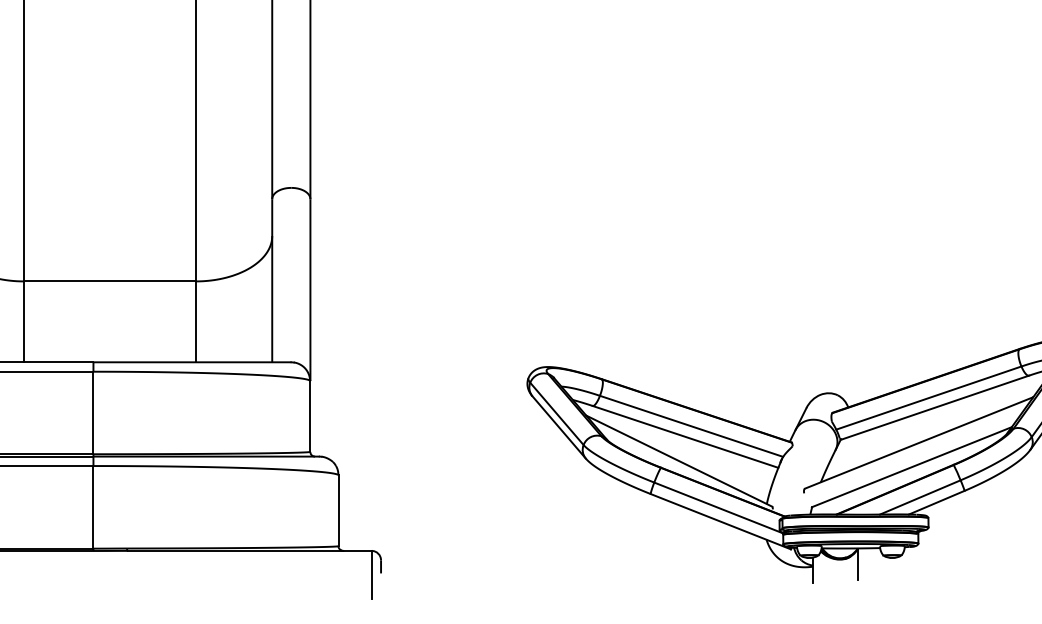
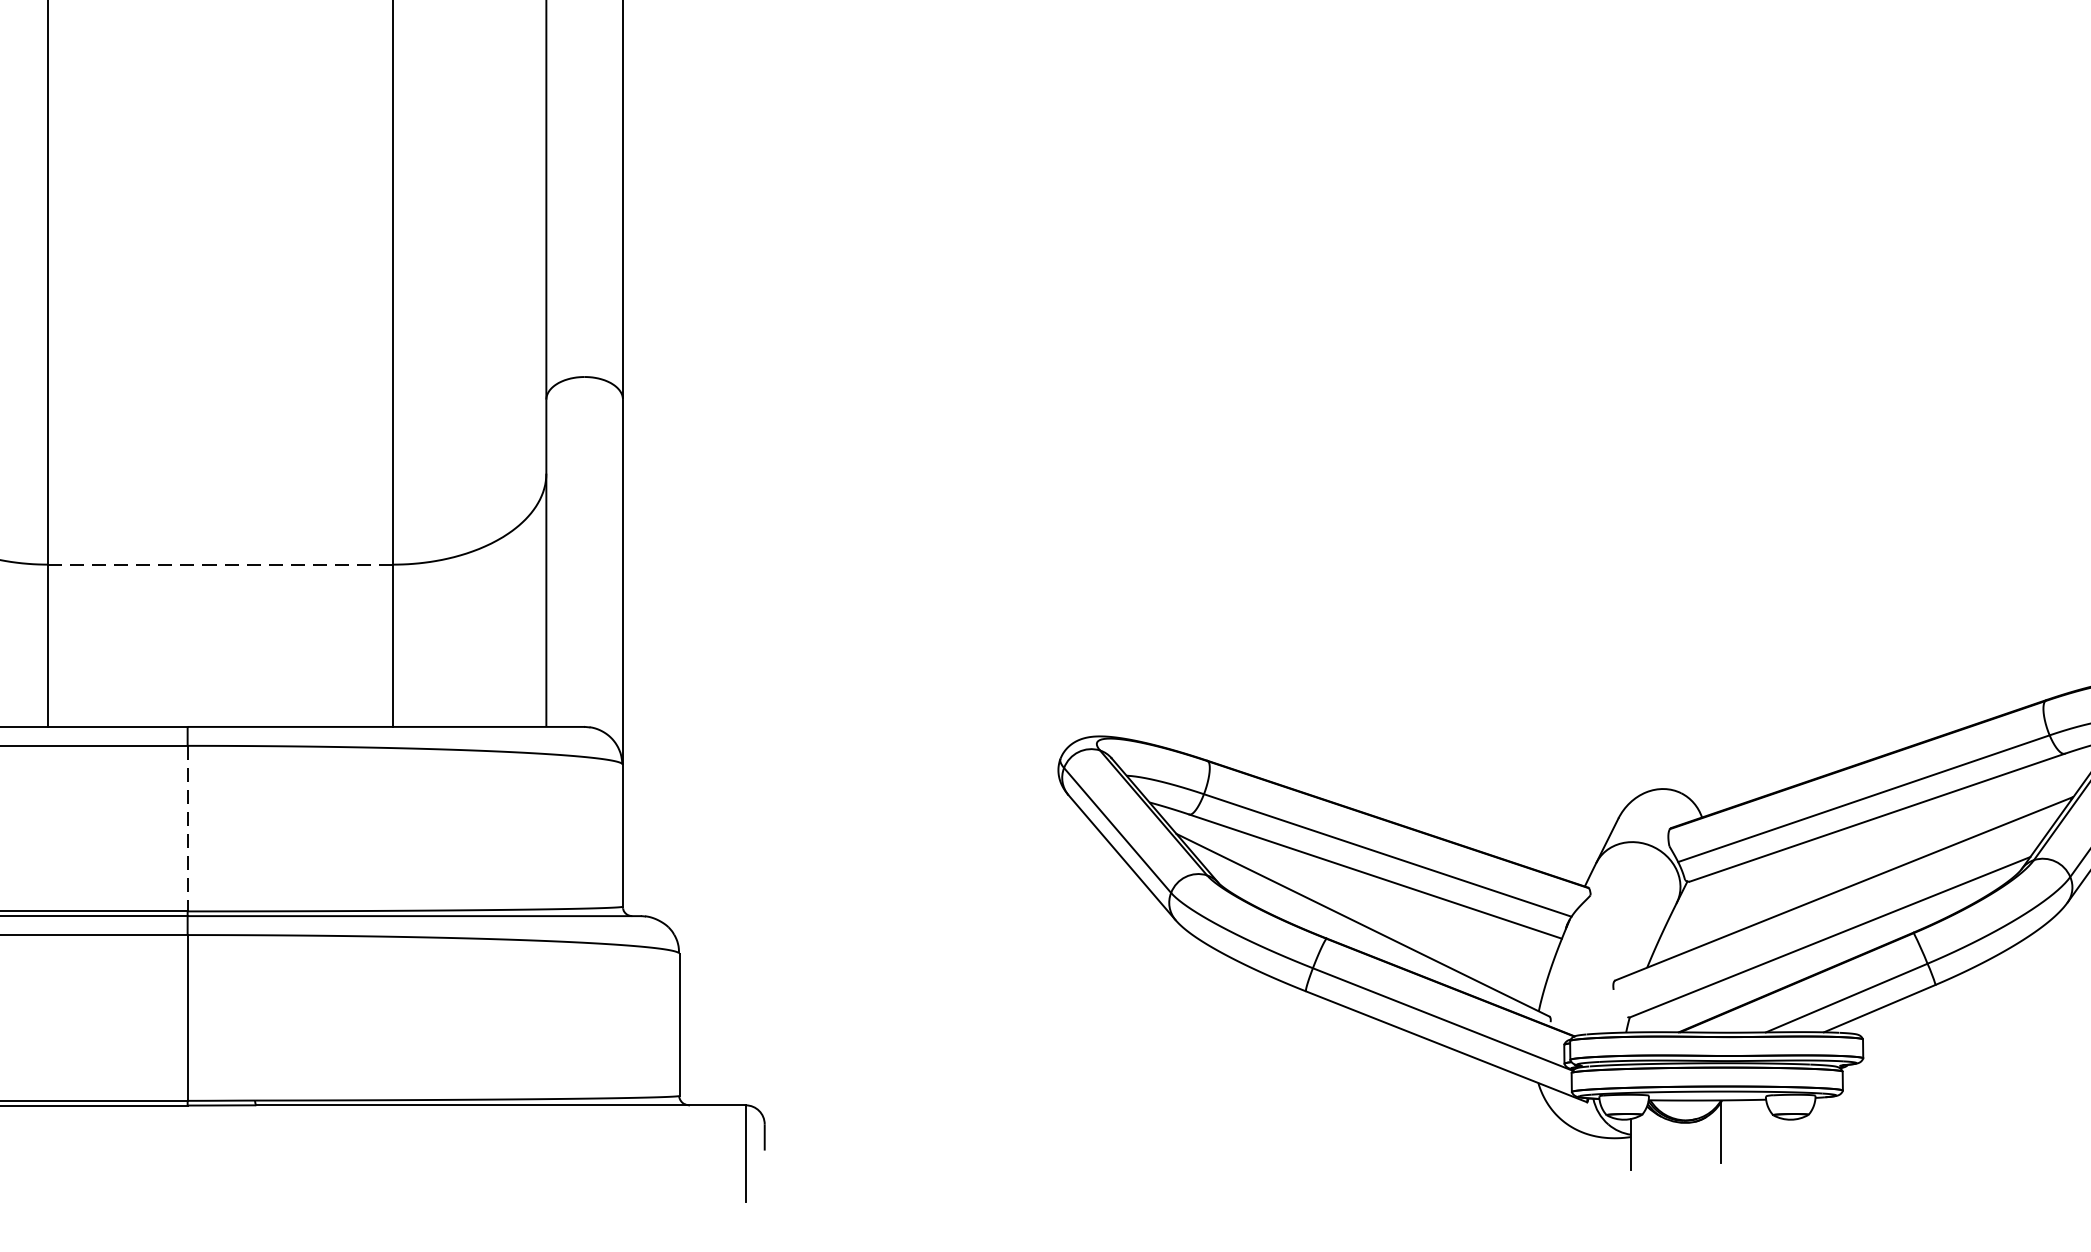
line: (109, 281) -> (219, 564), solid -> dashed
line: (93, 413) -> (187, 829), solid -> dashed

